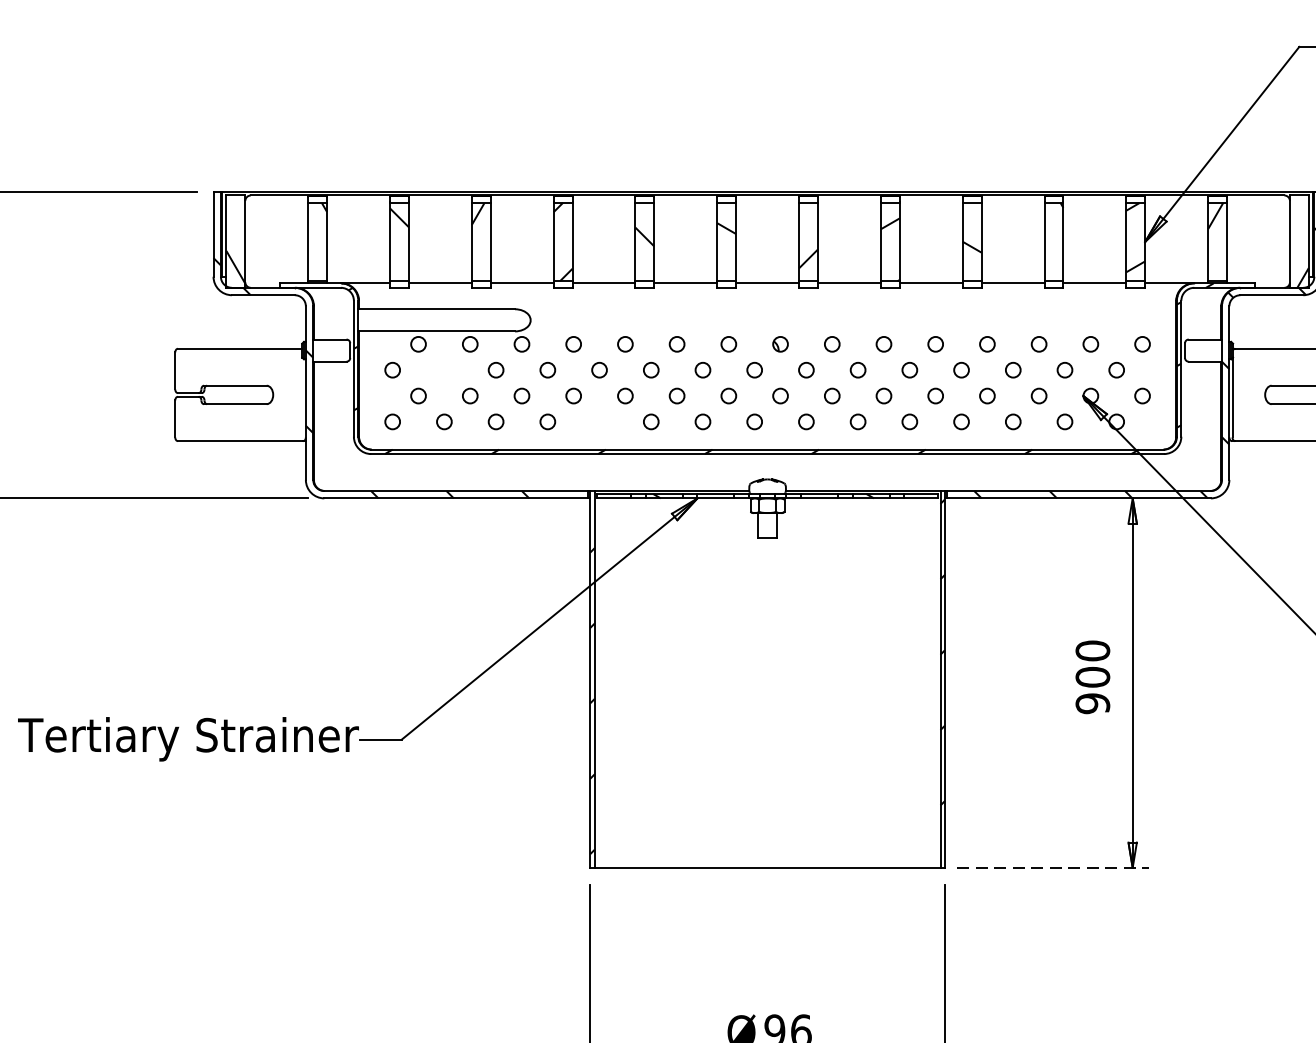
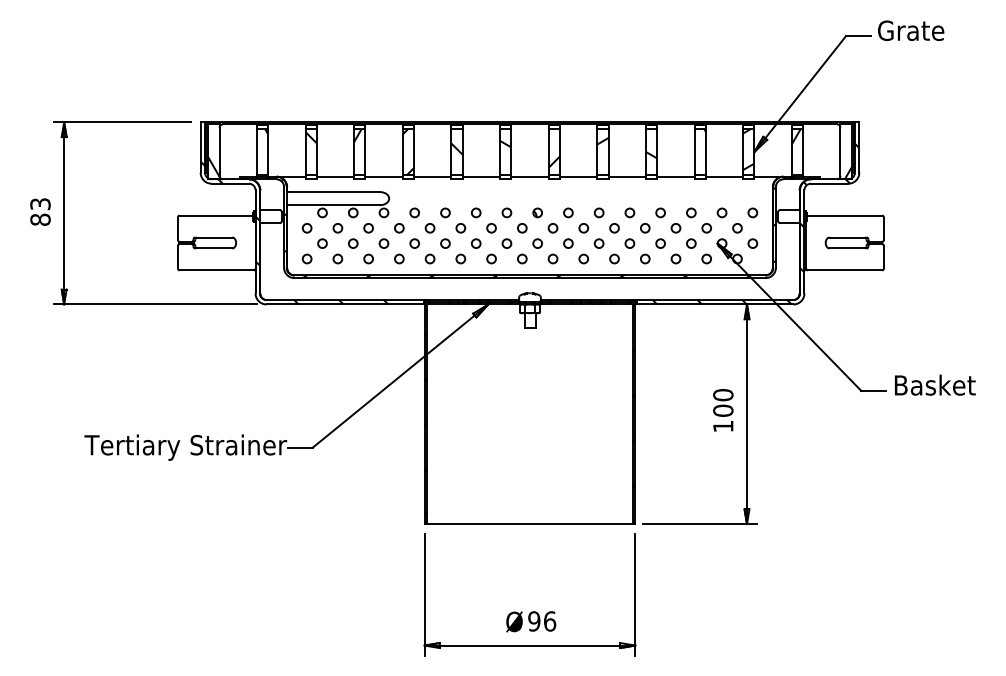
circle: (443, 370) -> (337, 228), added
circle: (598, 421) -> (429, 258), added
text: (1093, 703) -> (723, 426), 900 -> 100
line: (1054, 868) -> (700, 524), dashed -> solid

